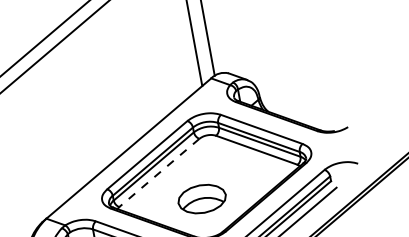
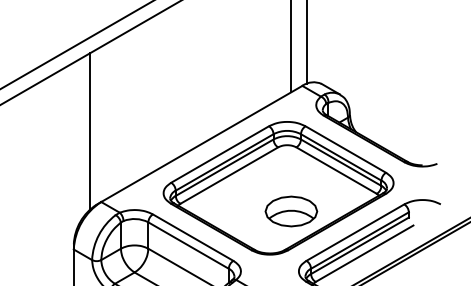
line: (24, 155) -> (90, 131), added
line: (158, 172) -> (228, 175), dashed -> solid
part: (202, 199) -> (291, 211), moved

